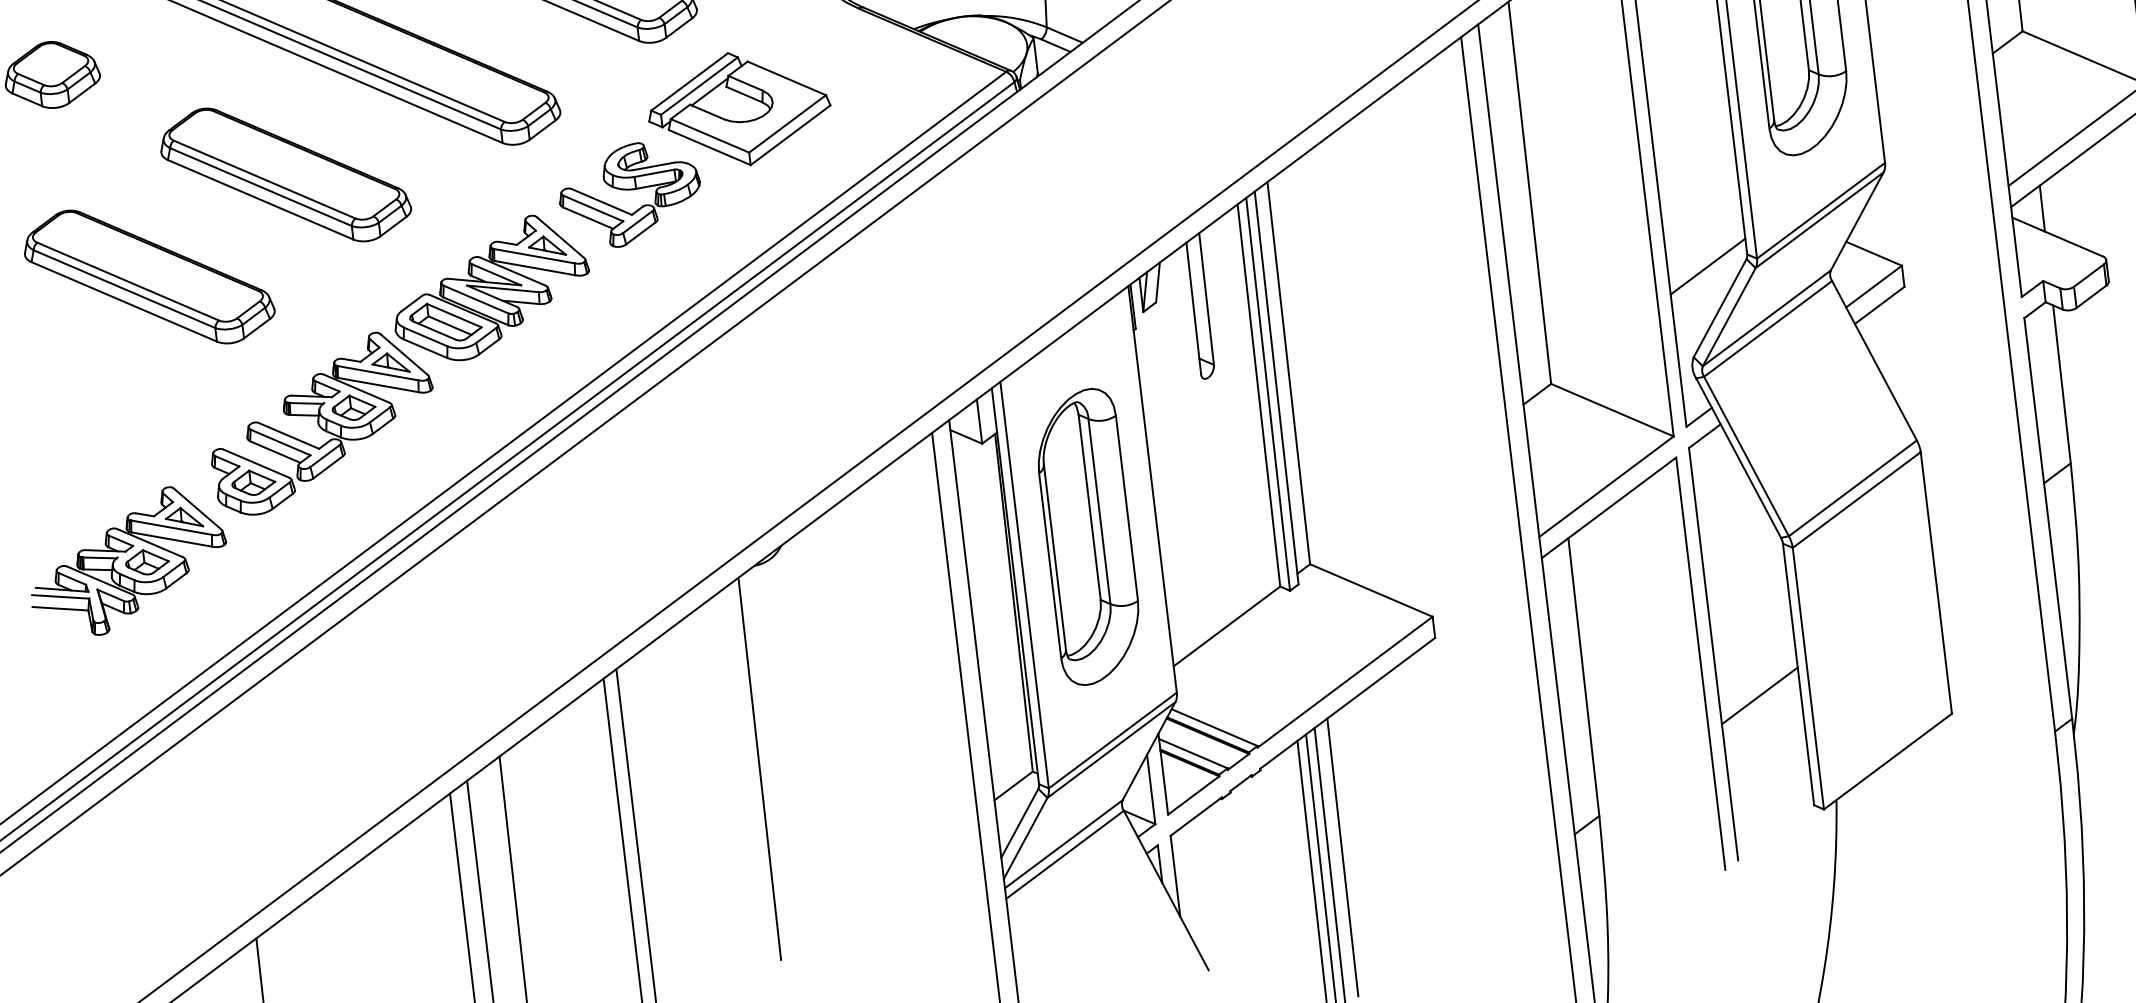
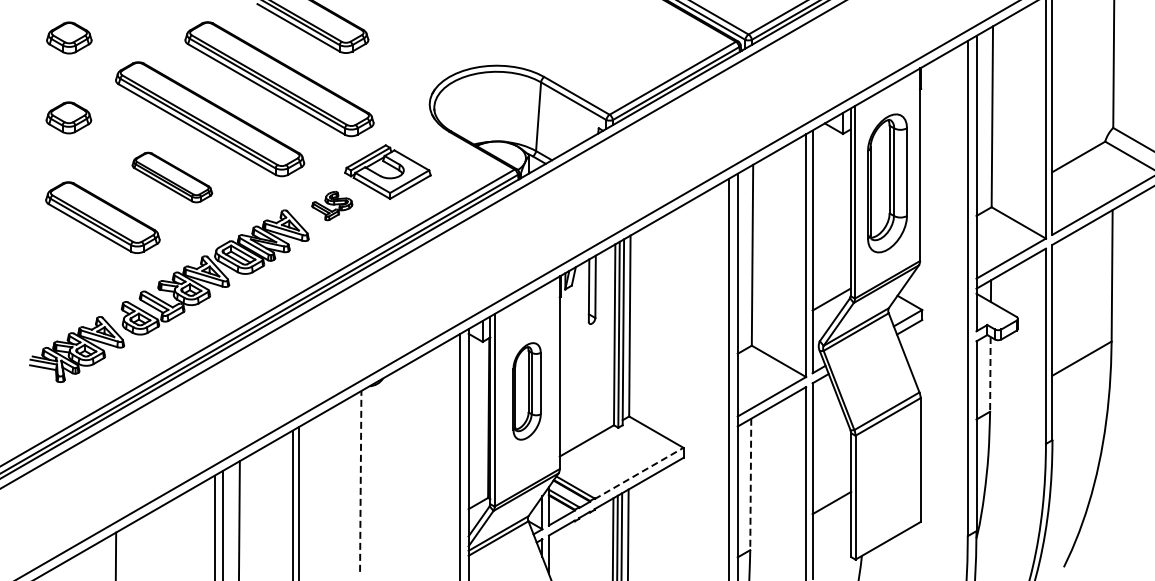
part: (285, 174) -> (172, 177), size x0.7
part: (630, 193) -> (332, 205), size x0.6
line: (2062, 384) -> (990, 374), solid -> dashed
part: (1087, 537) -> (526, 391), size x0.7
line: (1583, 677) -> (750, 484), solid -> dashed
line: (1346, 681) -> (639, 473), solid -> dashed
line: (759, 766) -> (360, 480), solid -> dashed

